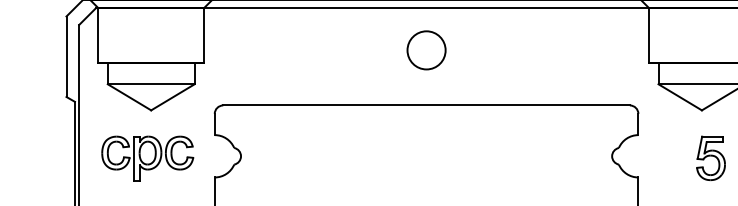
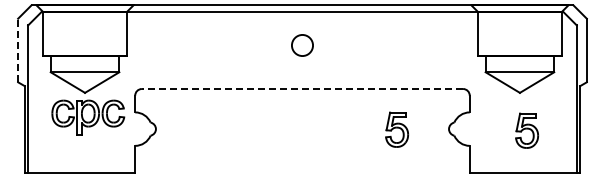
circle: (426, 50) -> (302, 45), size x0.7
line: (66, 56) -> (18, 50), solid -> dashed
line: (426, 106) -> (302, 89), solid -> dashed
part: (545, 156) -> (396, 129), added
part: (148, 158) -> (88, 117), moved

